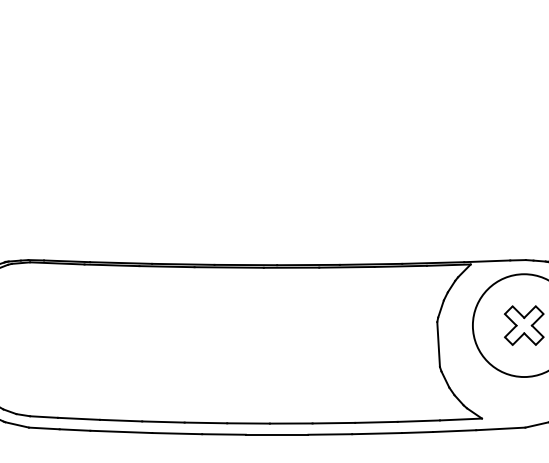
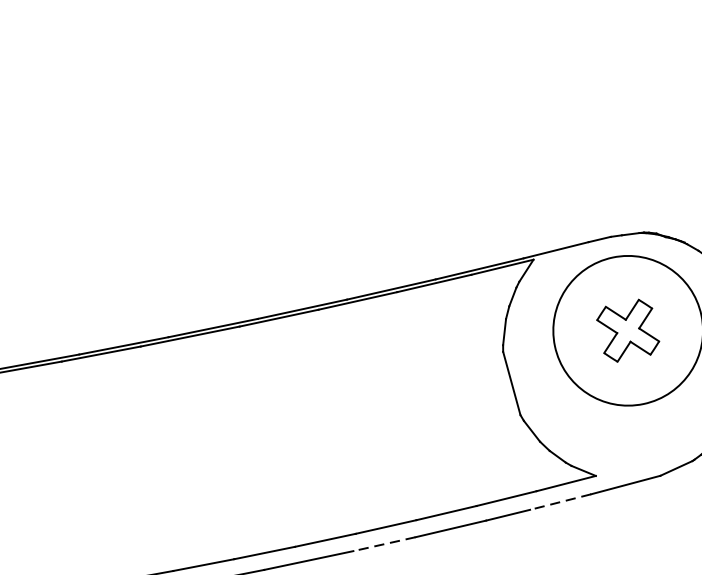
line: (454, 431) -> (560, 502), solid -> dashed
line: (330, 434) -> (384, 544), solid -> dashed

